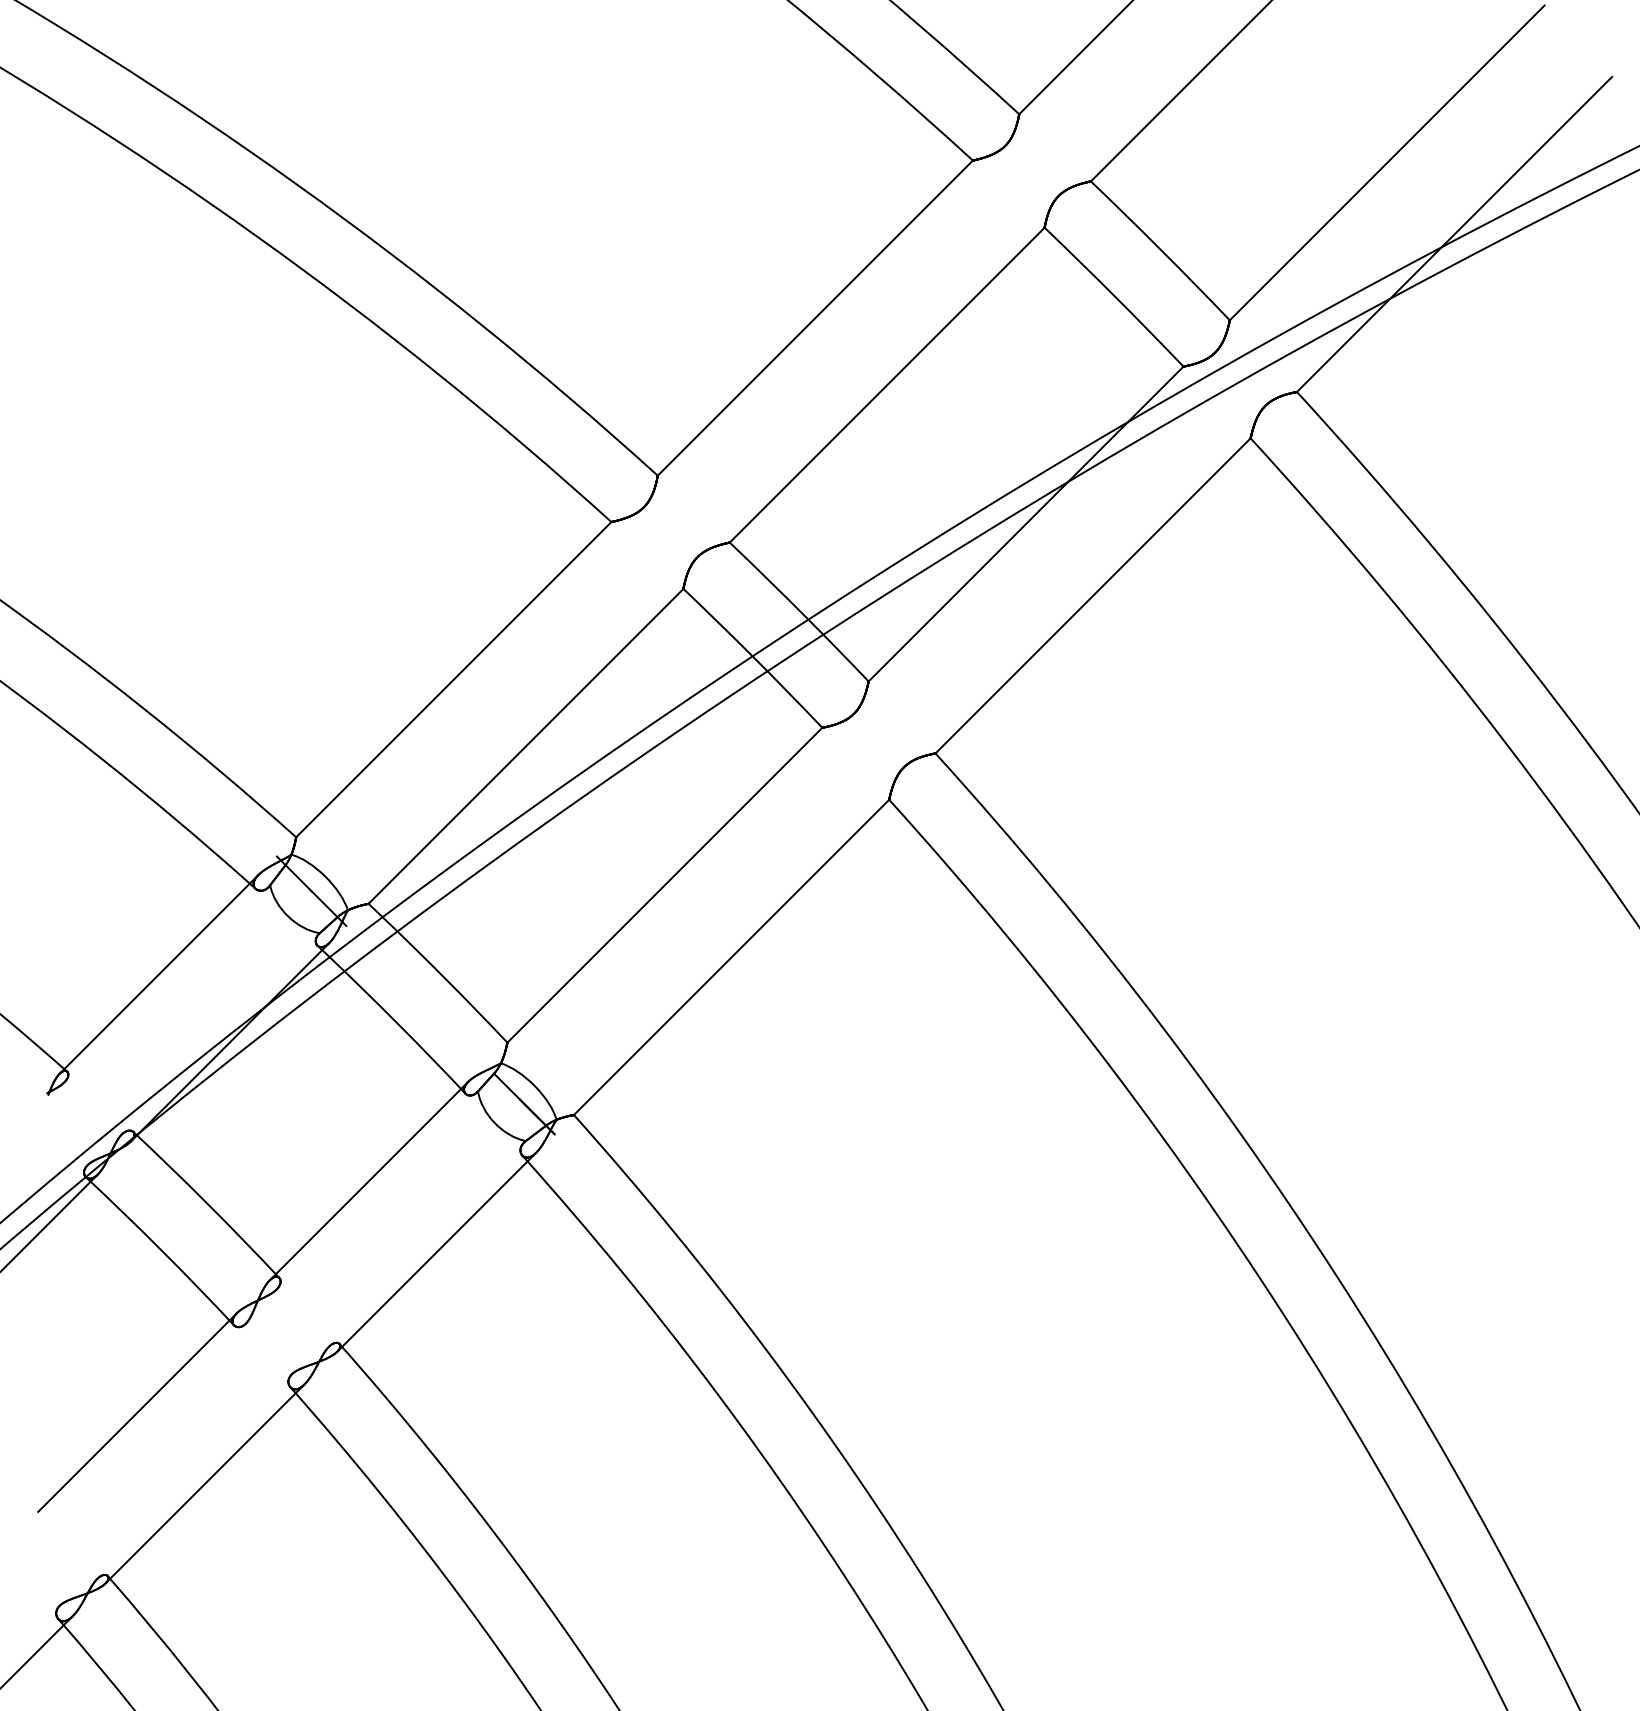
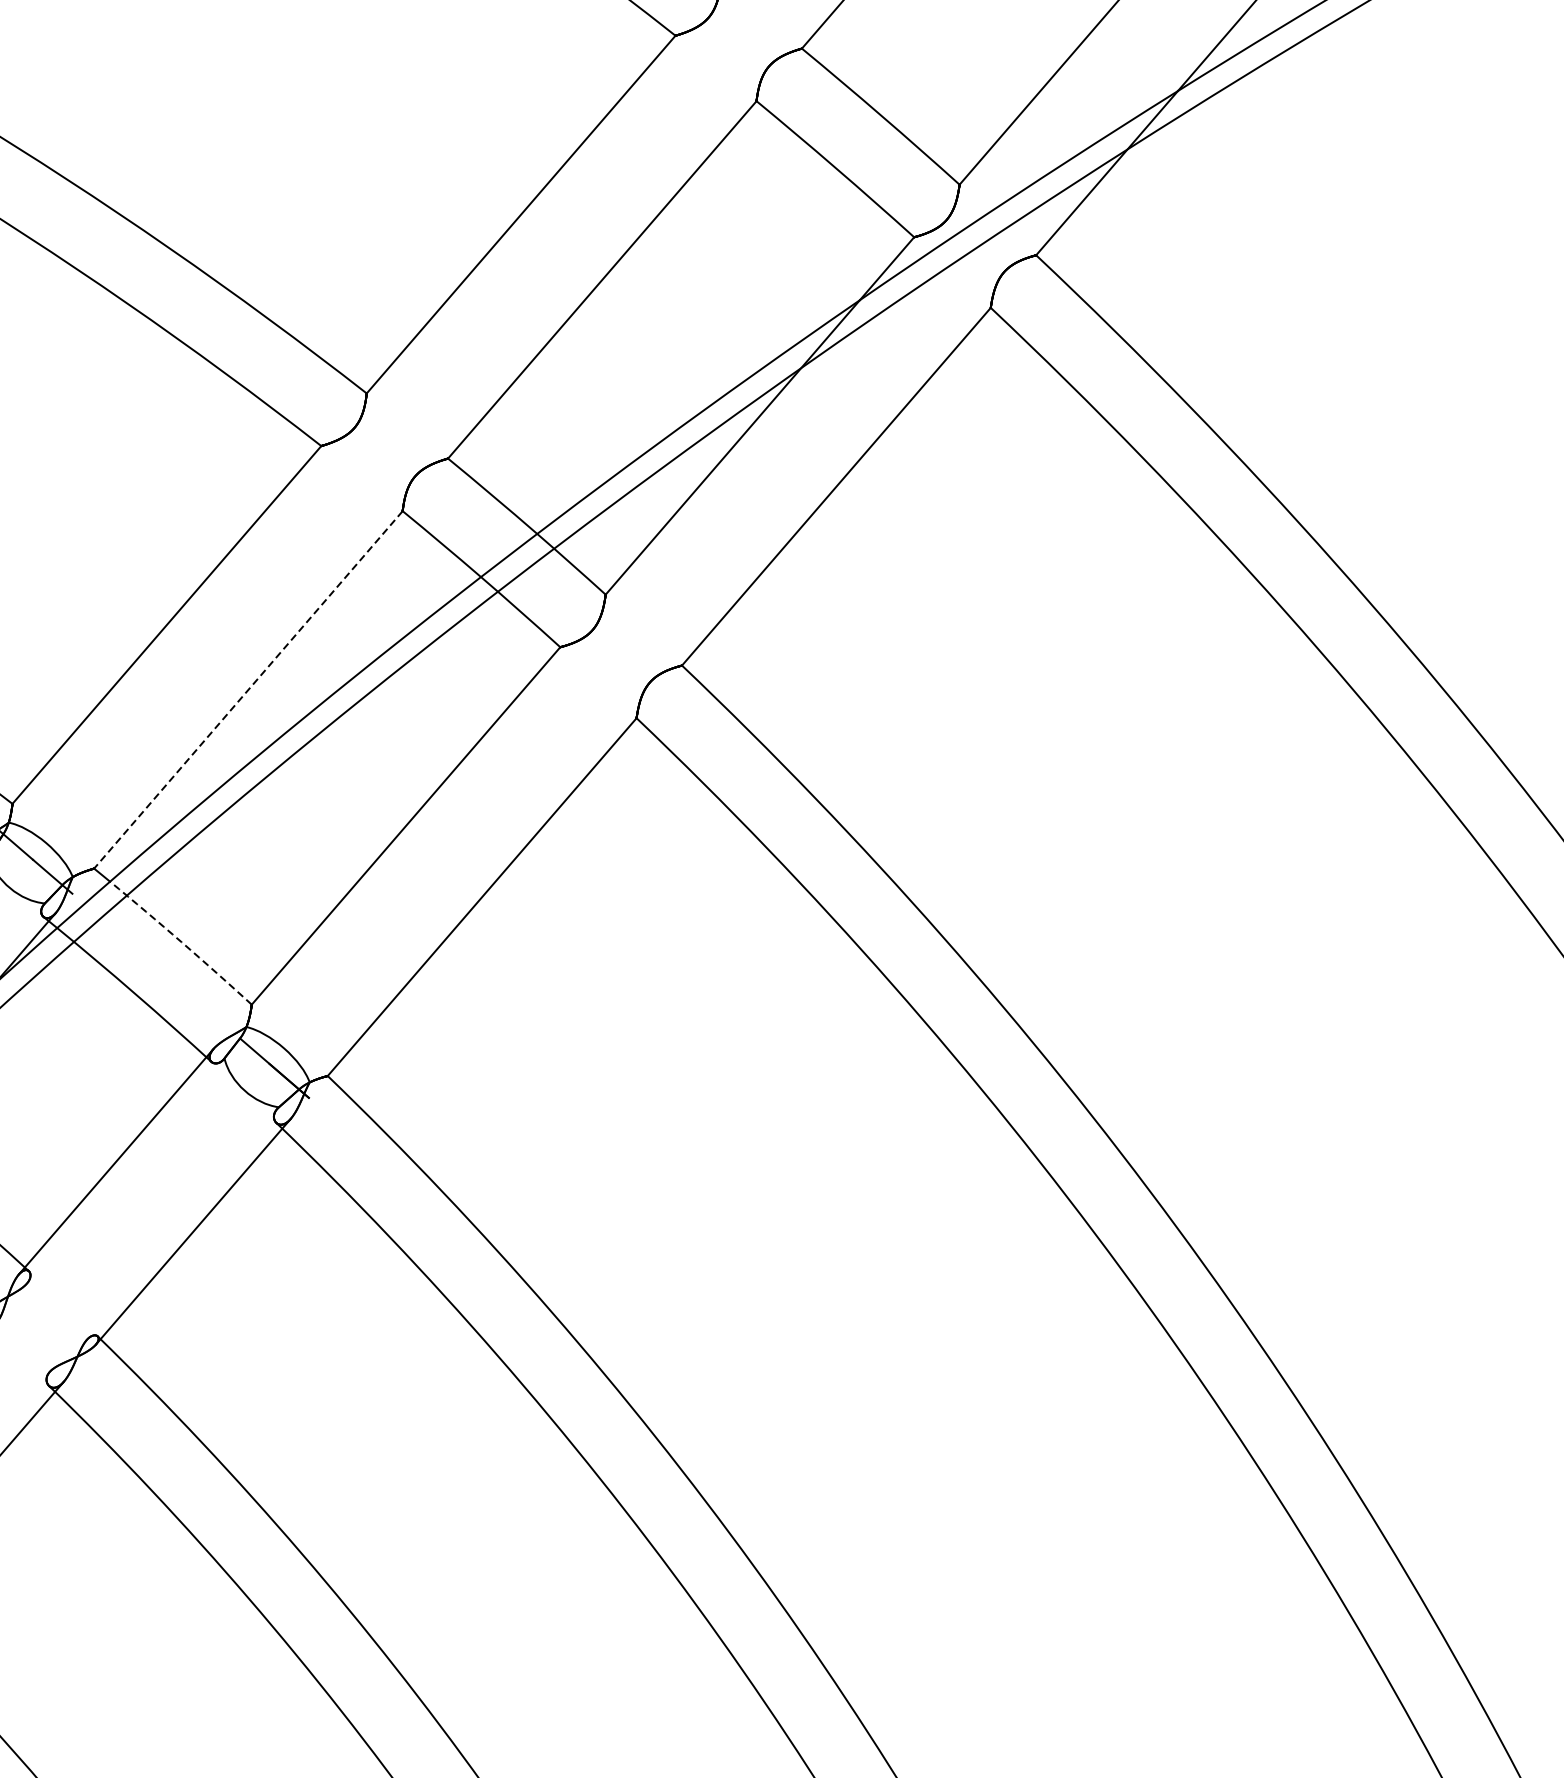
line: (526, 746) -> (248, 689), solid -> dashed
arc: (445, 979) -> (181, 942), solid -> dashed

